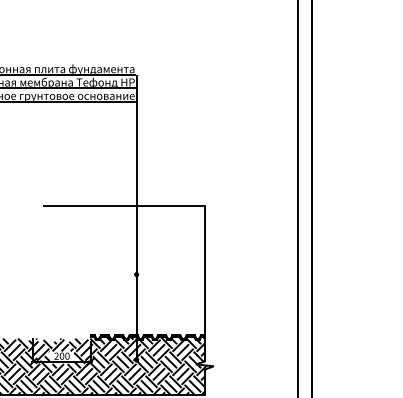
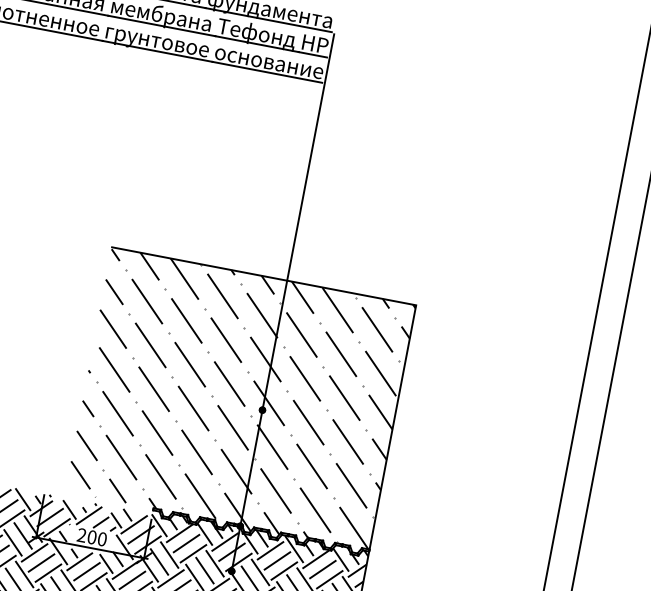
hatch: (124, 272) -> (240, 401), added

